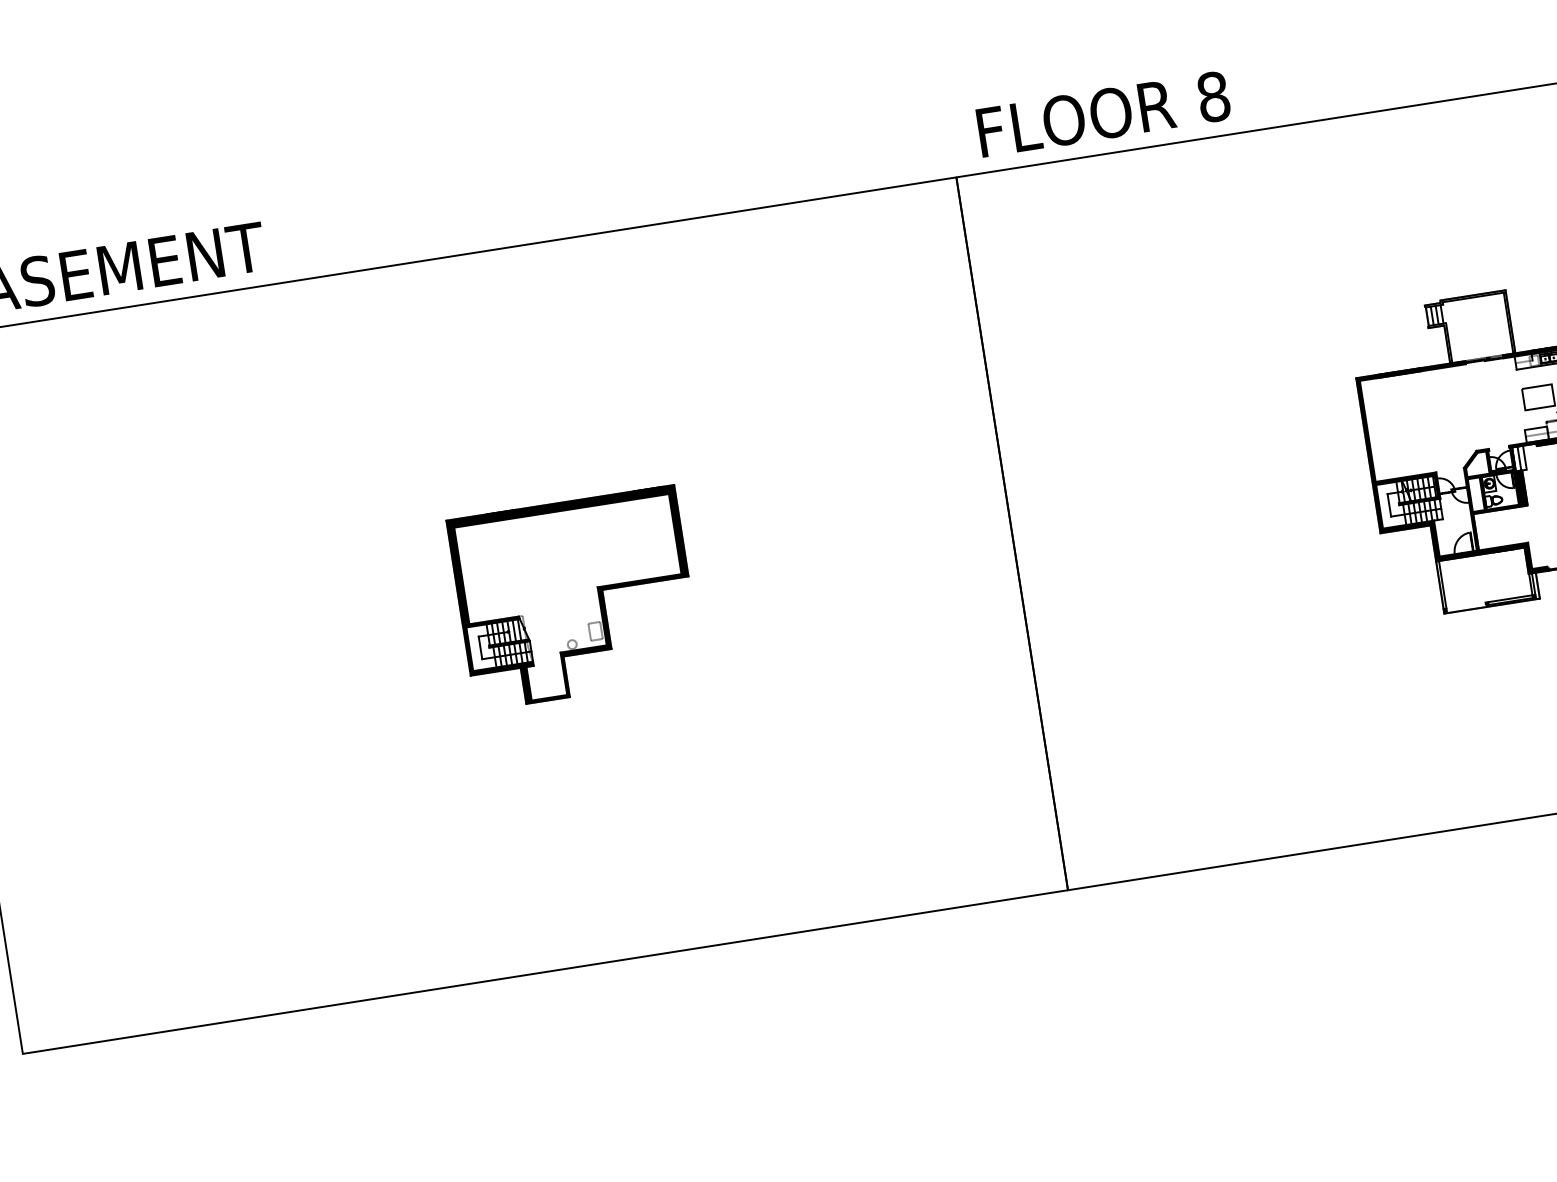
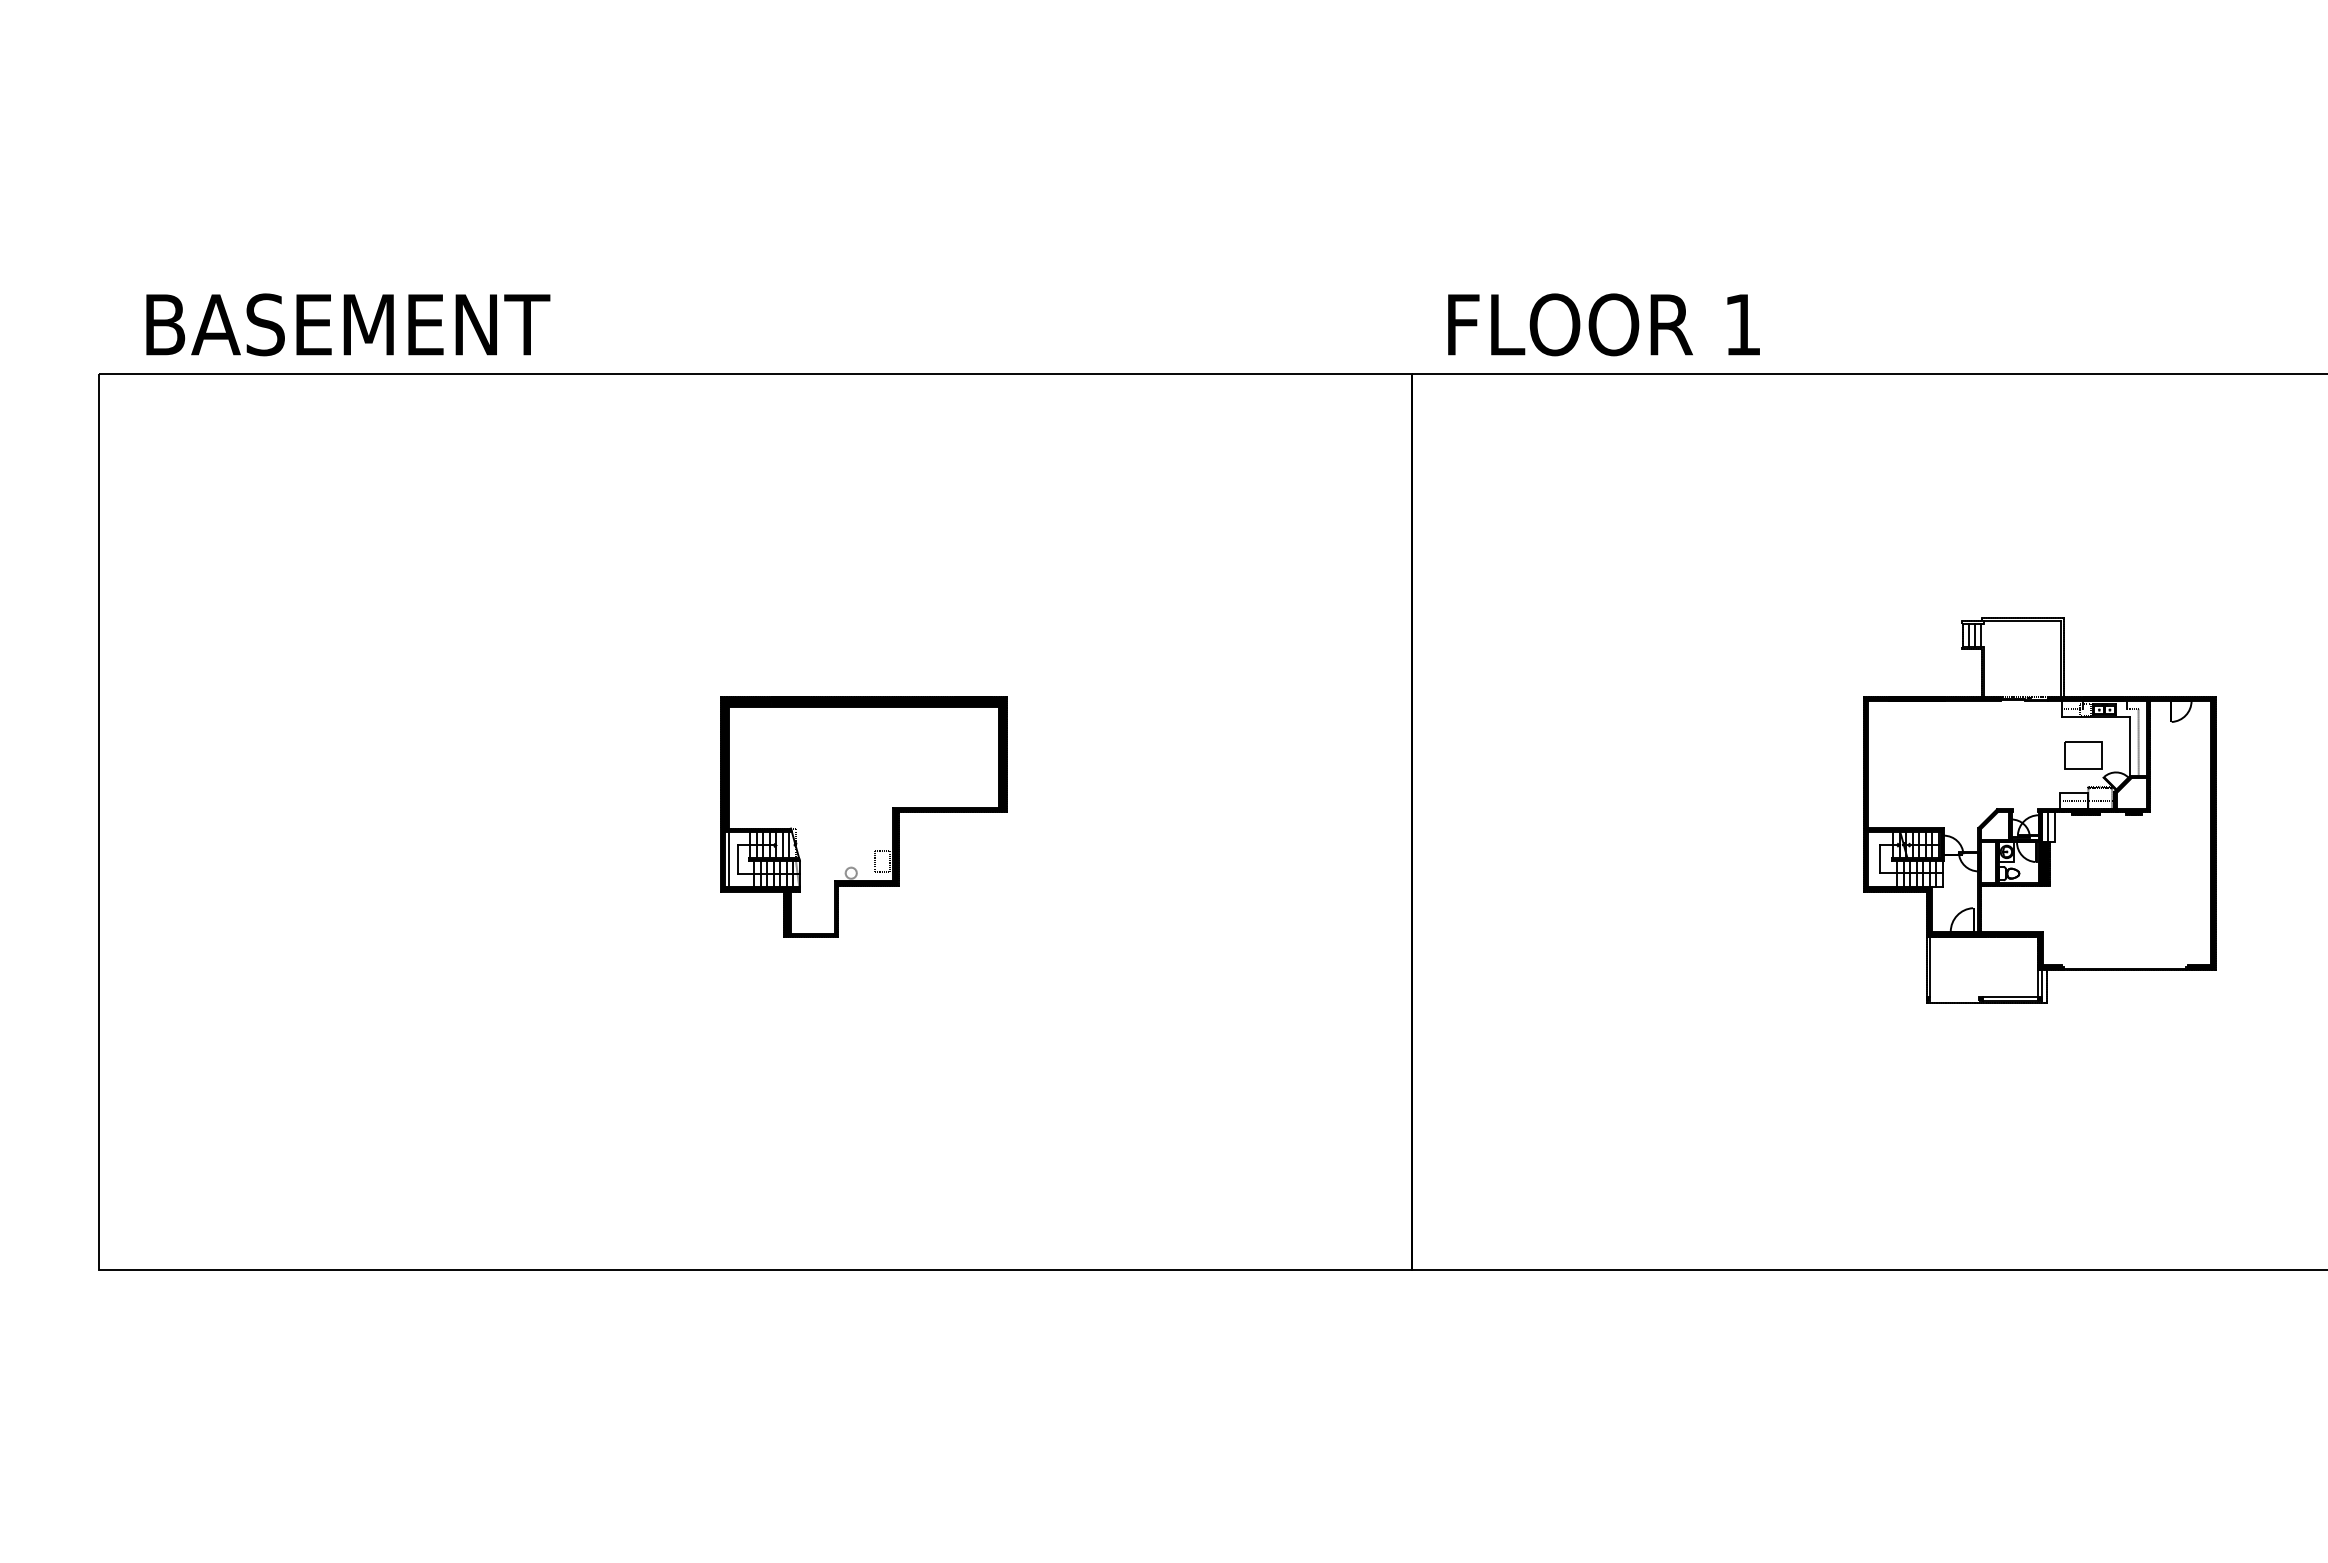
text: (1213, 96) -> (1742, 324), 8 -> 1
line: (473, 648) -> (729, 858), added

